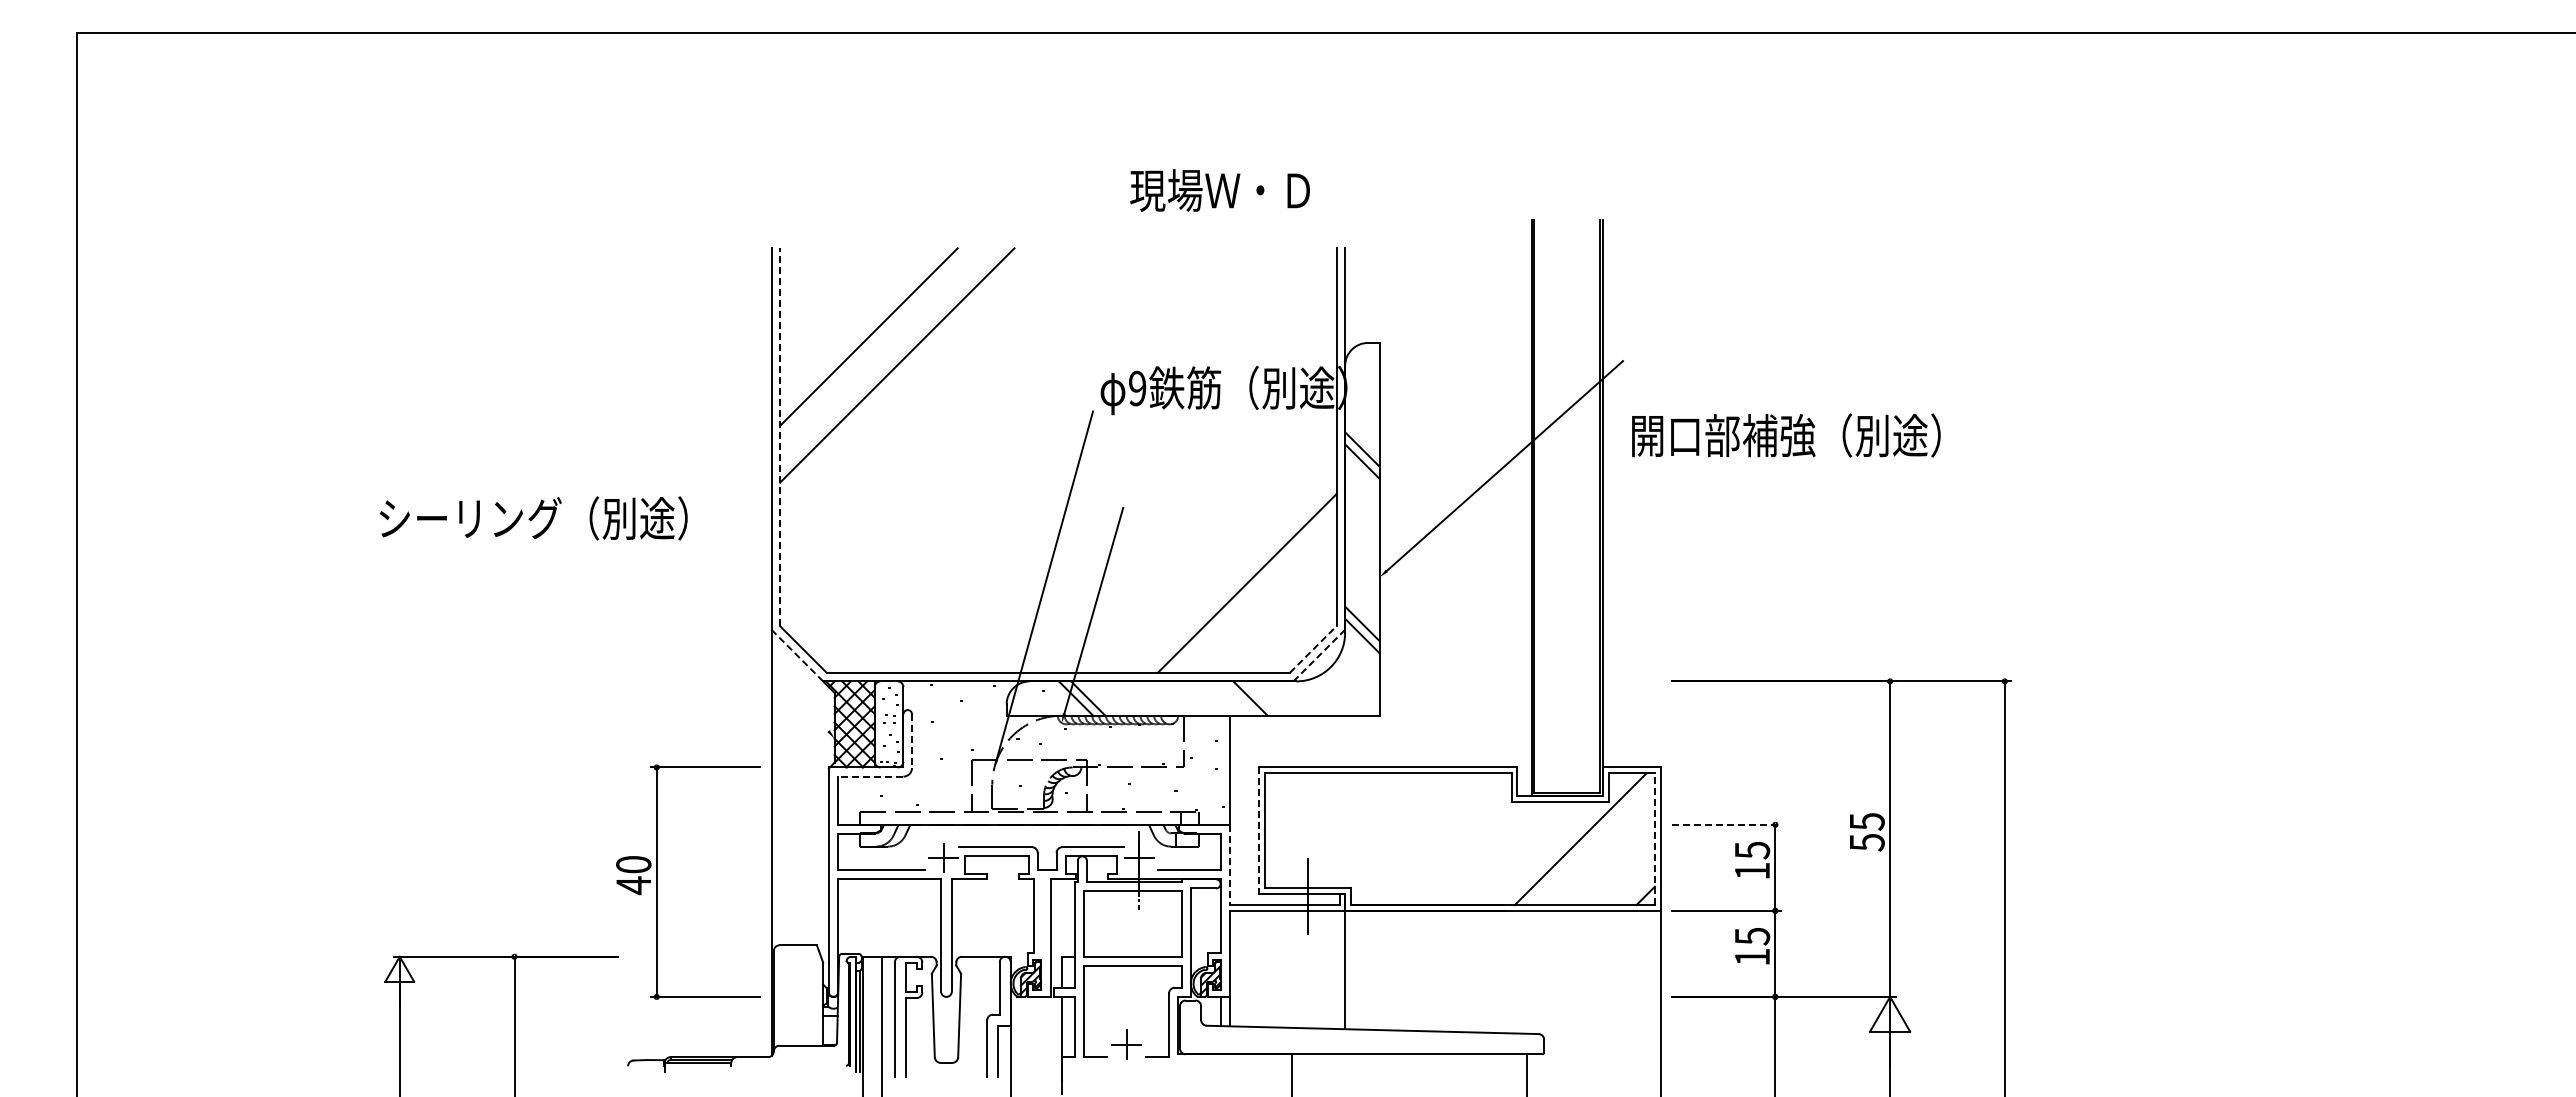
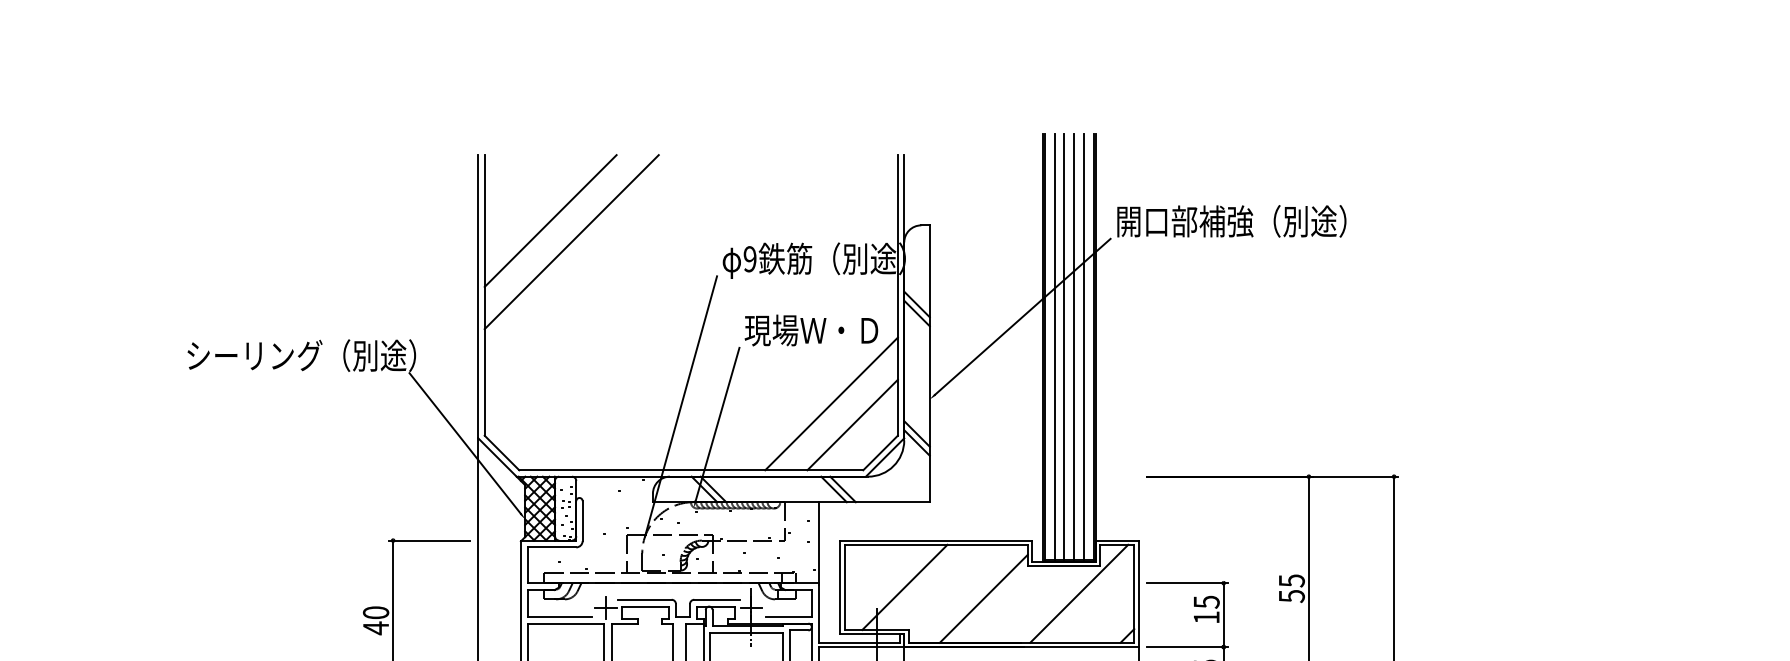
text: (1219, 190) -> (810, 330), moved
text: (1786, 435) -> (1231, 221), moved
line: (780, 437) -> (485, 295), dashed -> solid
line: (1547, 506) -> (1054, 346), added
line: (1560, 506) -> (1064, 346), added
line: (1574, 506) -> (1074, 346), added
line: (1587, 506) -> (1084, 346), added
line: (1275, 611) -> (852, 424), added
line: (753, 636) -> (464, 443), added
line: (1313, 649) -> (880, 453), dashed -> solid
line: (797, 655) -> (497, 457), dashed -> solid
line: (1319, 655) -> (885, 457), dashed -> solid
line: (1262, 698) -> (842, 489), added
line: (912, 741) -> (583, 521), dashed -> solid
line: (870, 776) -> (551, 547), dashed -> solid
line: (1727, 824) -> (1188, 582), dashed -> solid
line: (1345, 830) -> (904, 587), added
line: (1259, 831) -> (840, 588), dashed -> solid
line: (1654, 839) -> (1133, 594), dashed -> solid
line: (1452, 845) -> (983, 598), added
line: (1230, 865) -> (819, 613), dashed -> solid

